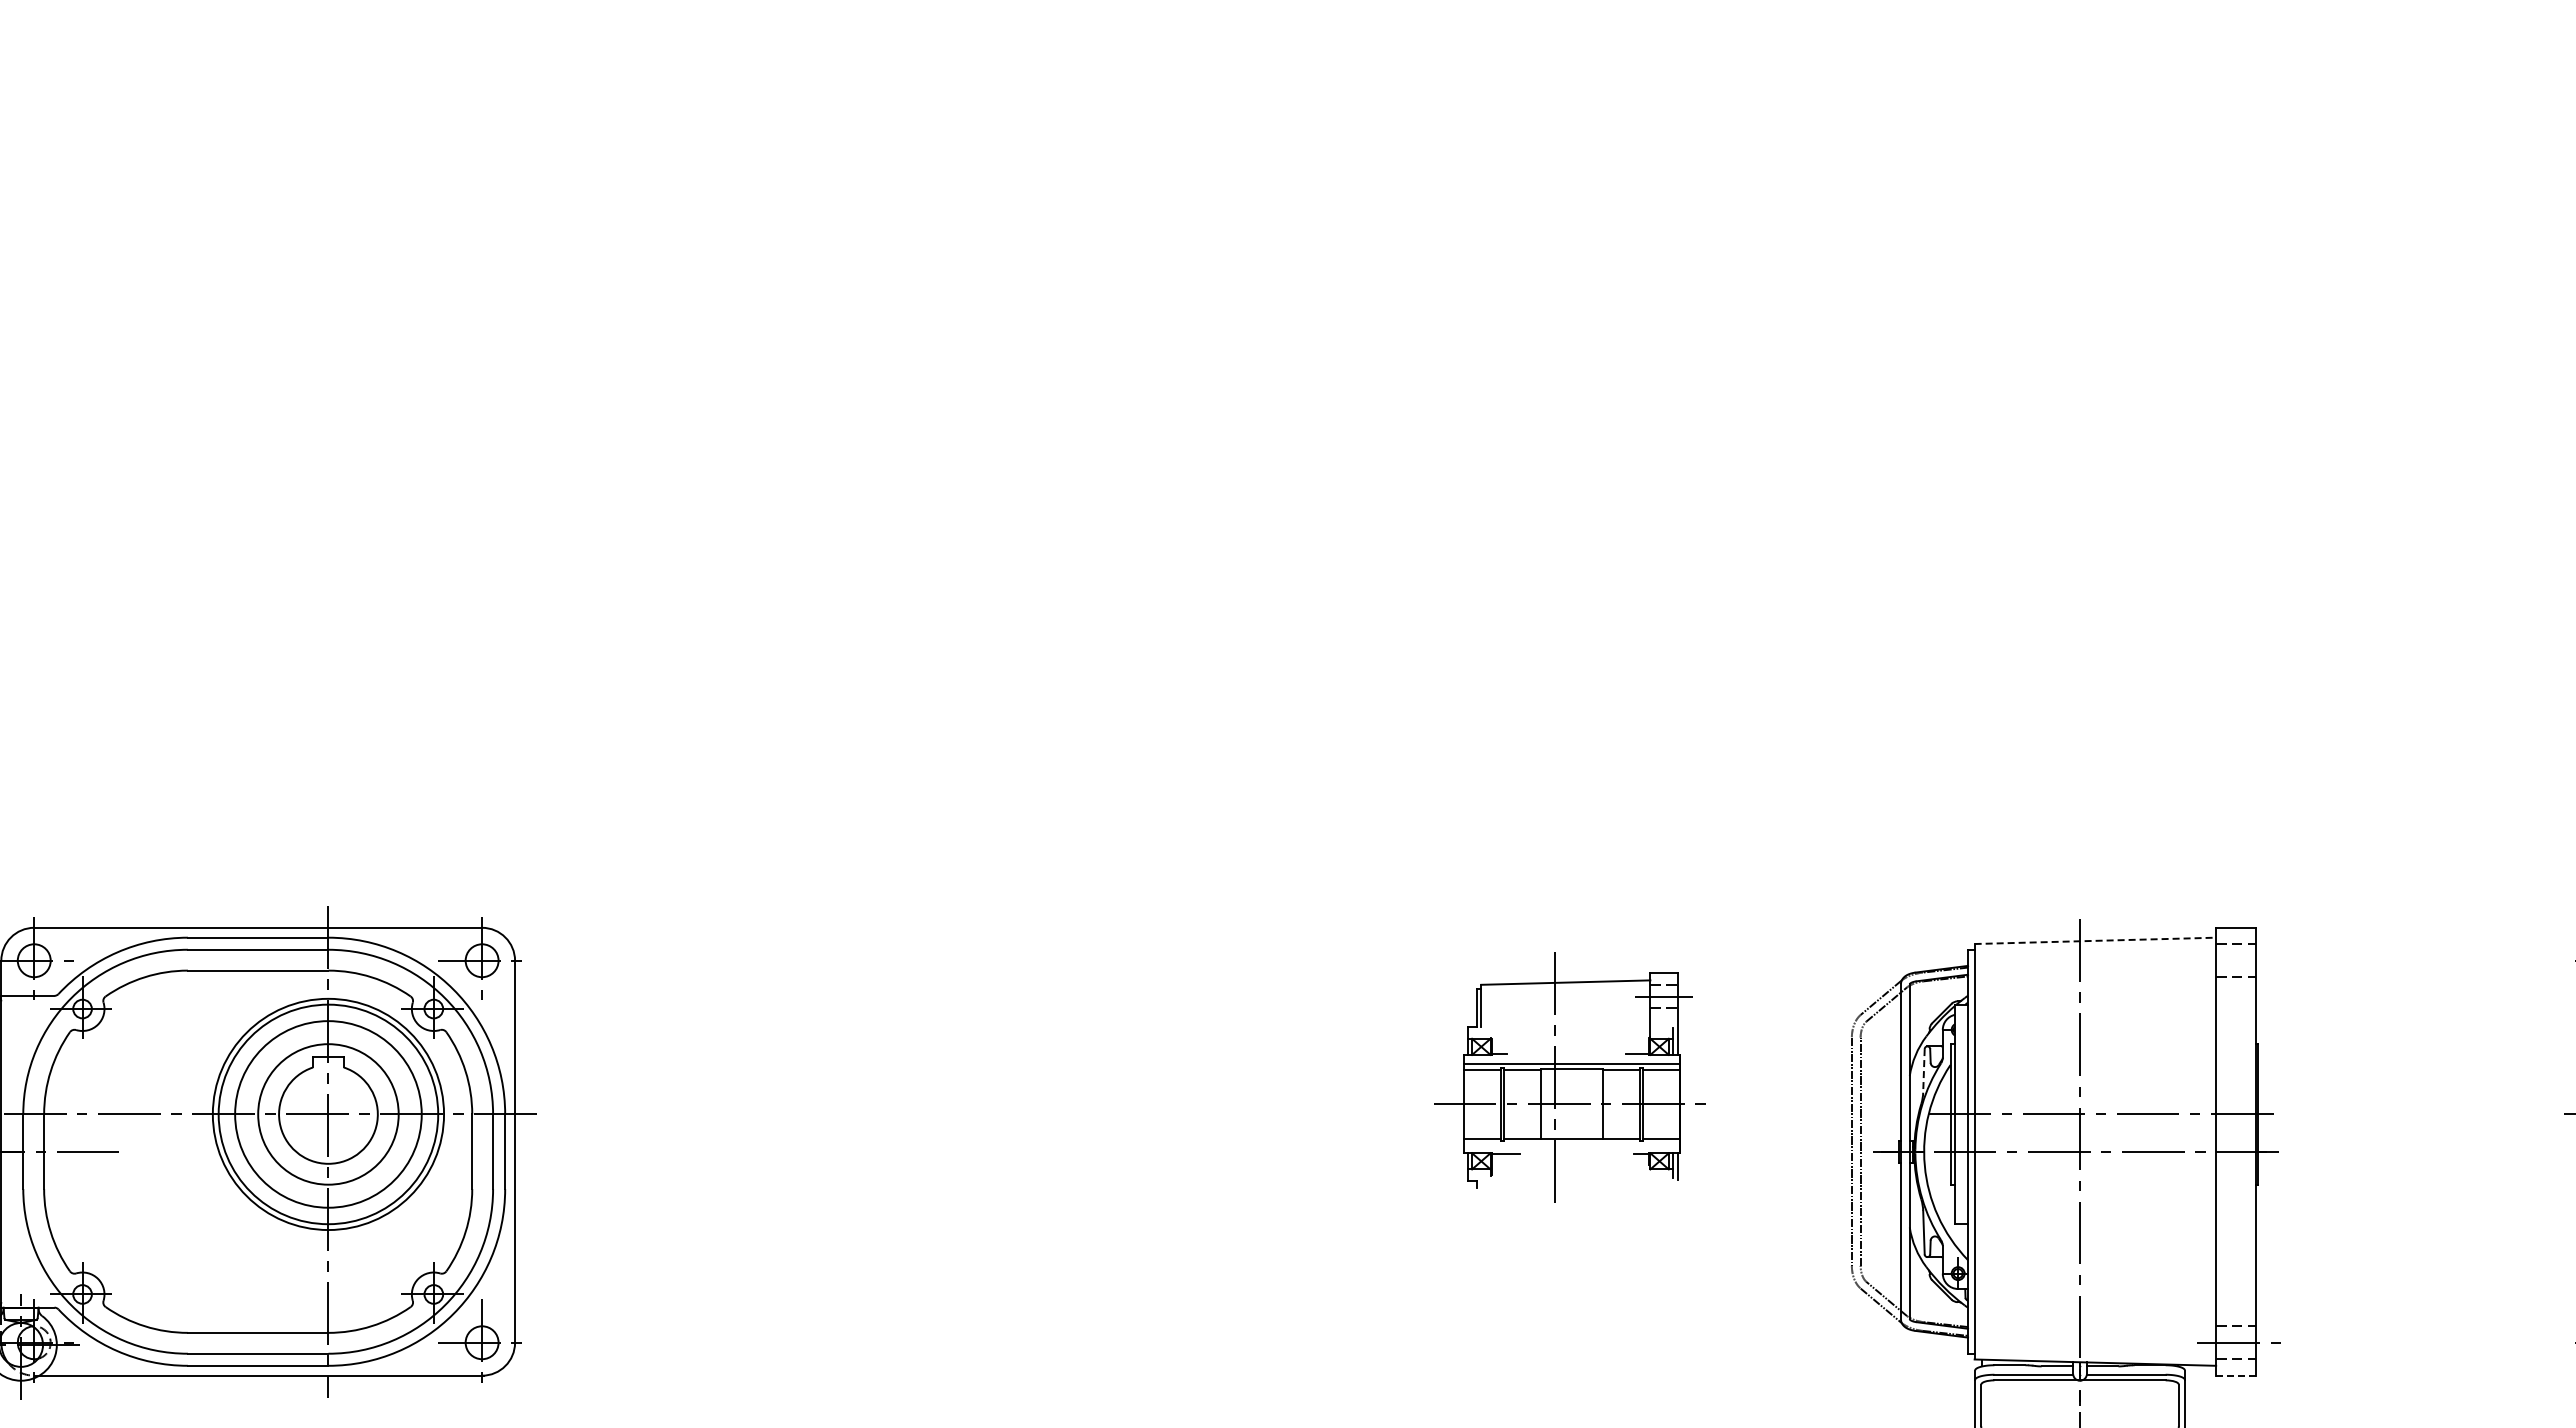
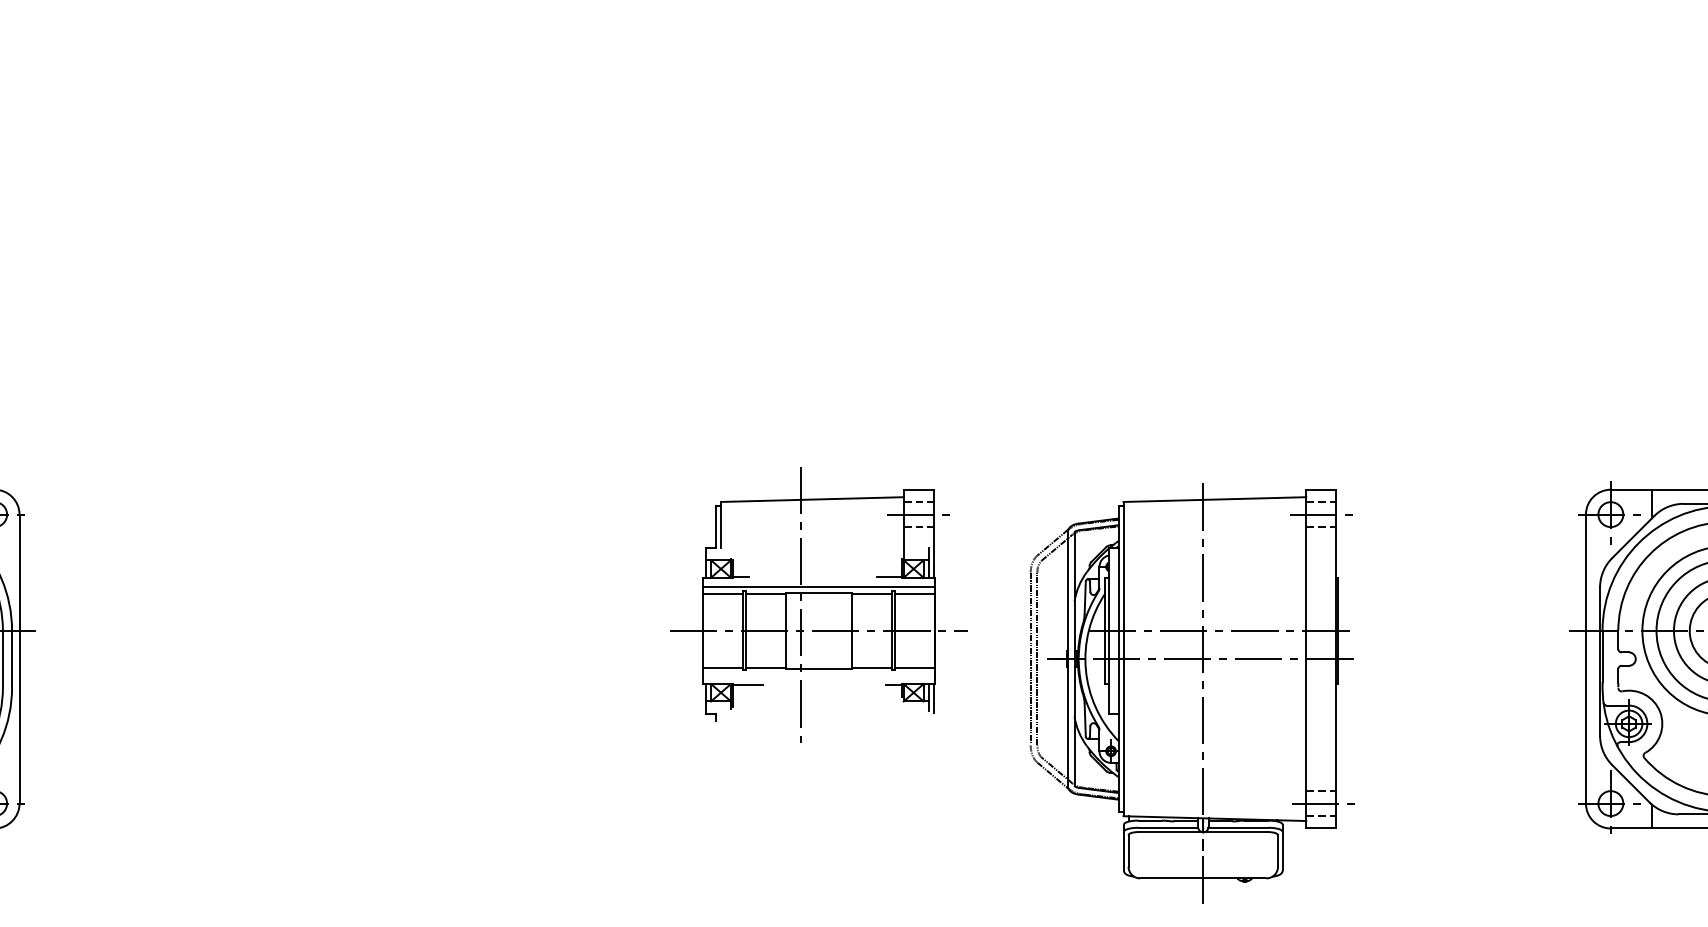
line: (2095, 940) -> (1214, 499), dashed -> solid
line: (2235, 960) -> (1320, 514), added
line: (1923, 1070) -> (1084, 597), dashed -> solid
part: (1571, 1079) -> (818, 604), size x1.43
line: (2235, 1375) -> (1320, 828), dashed -> solid

